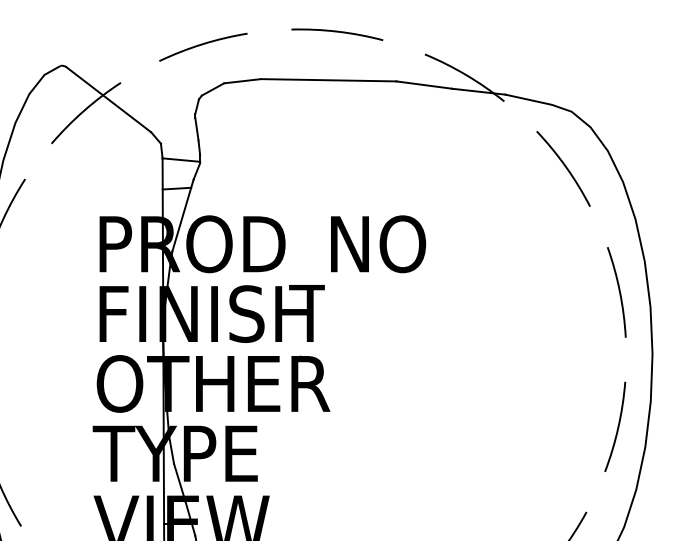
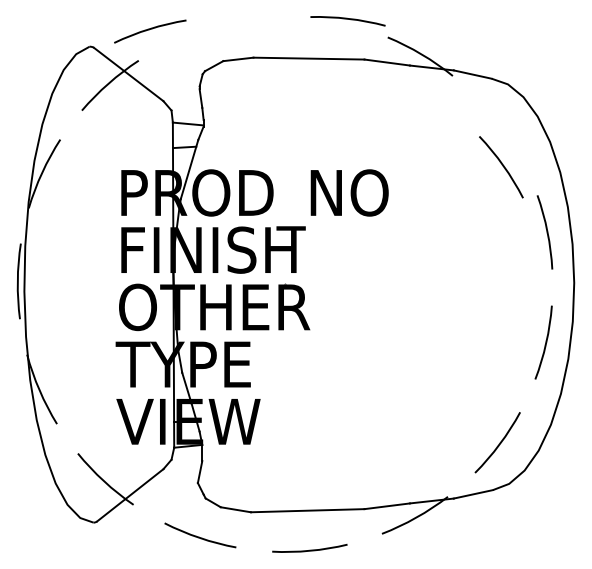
arc: (336, 32) -> (347, 19), moved
arc: (202, 45) -> (149, 30), moved
arc: (564, 168) -> (502, 166), moved

